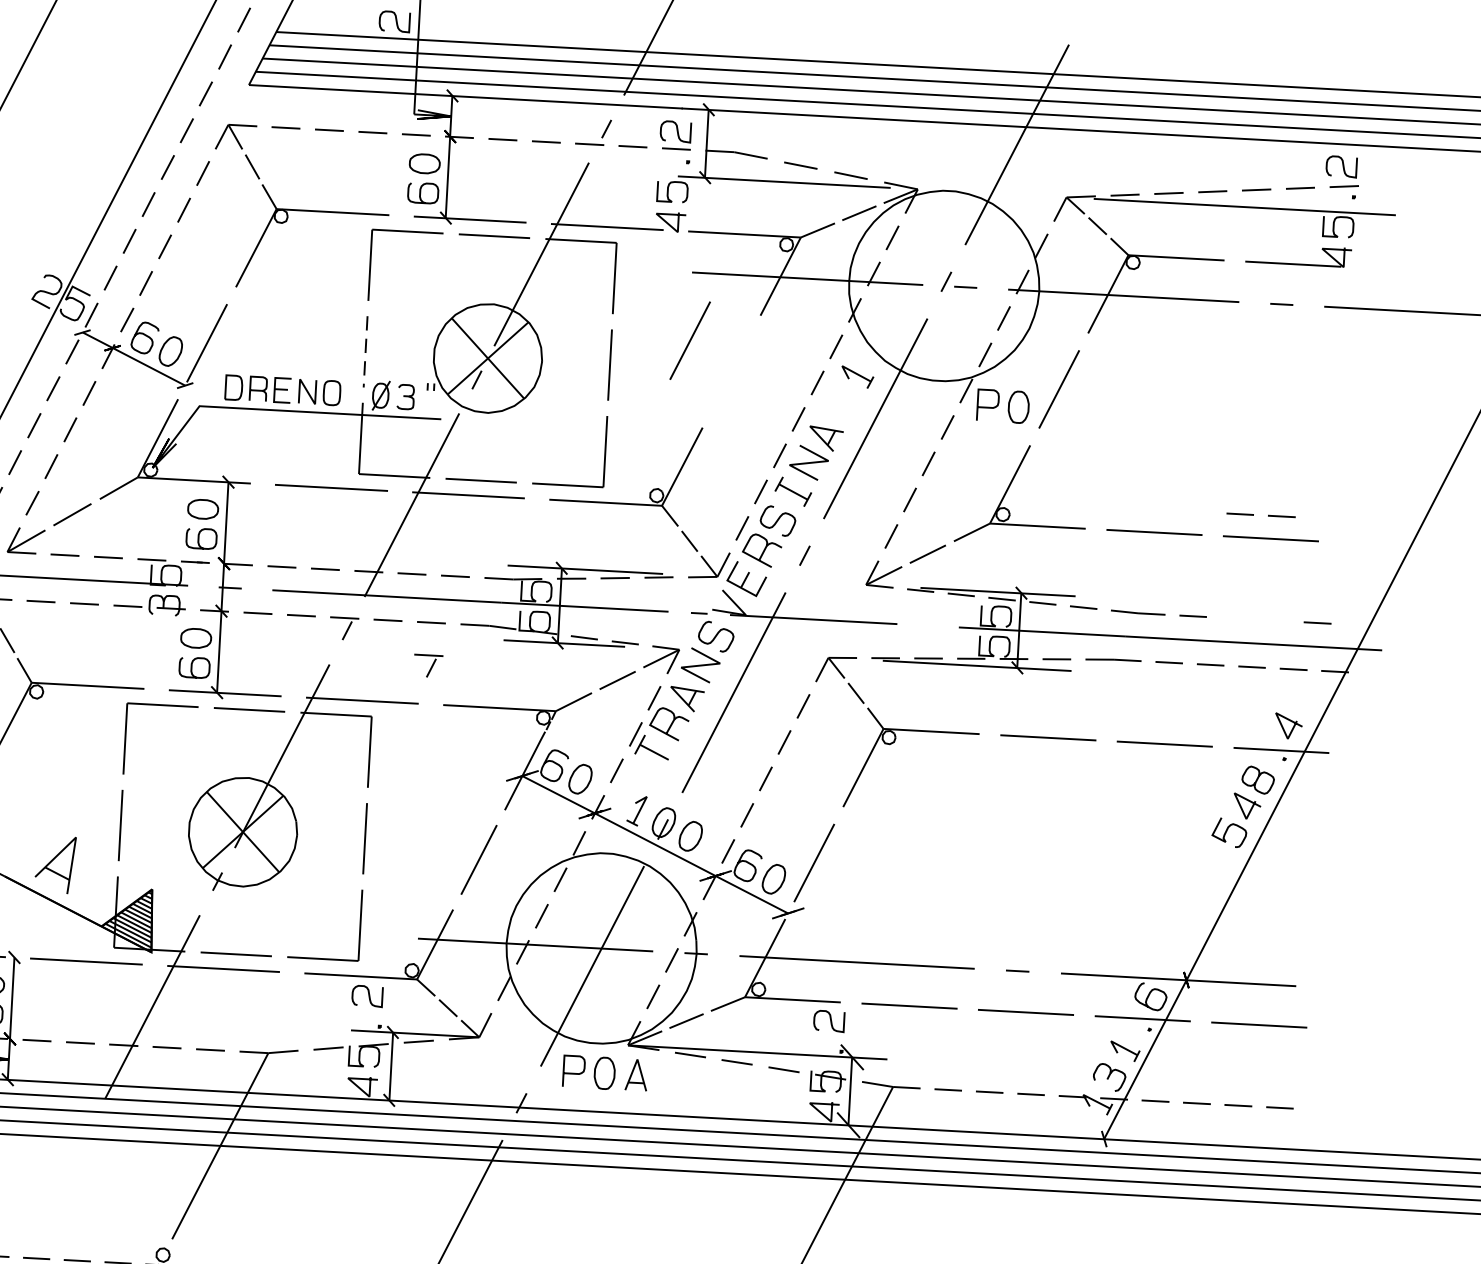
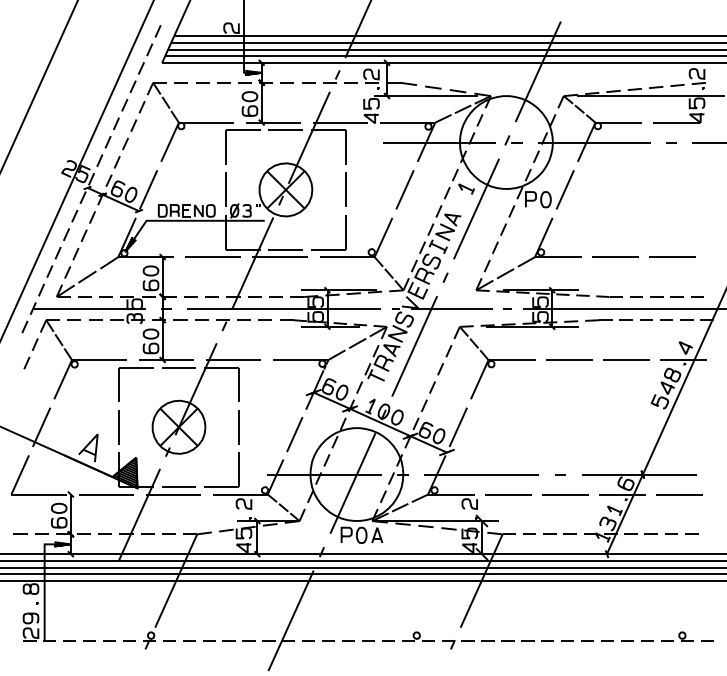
line: (689, 339) -> (404, 189), moved
line: (366, 353) -> (226, 190), dashed -> solid
line: (1254, 513) -> (663, 296), moved
line: (928, 625) -> (507, 308), added
part: (427, 666) -> (264, 341), removed

